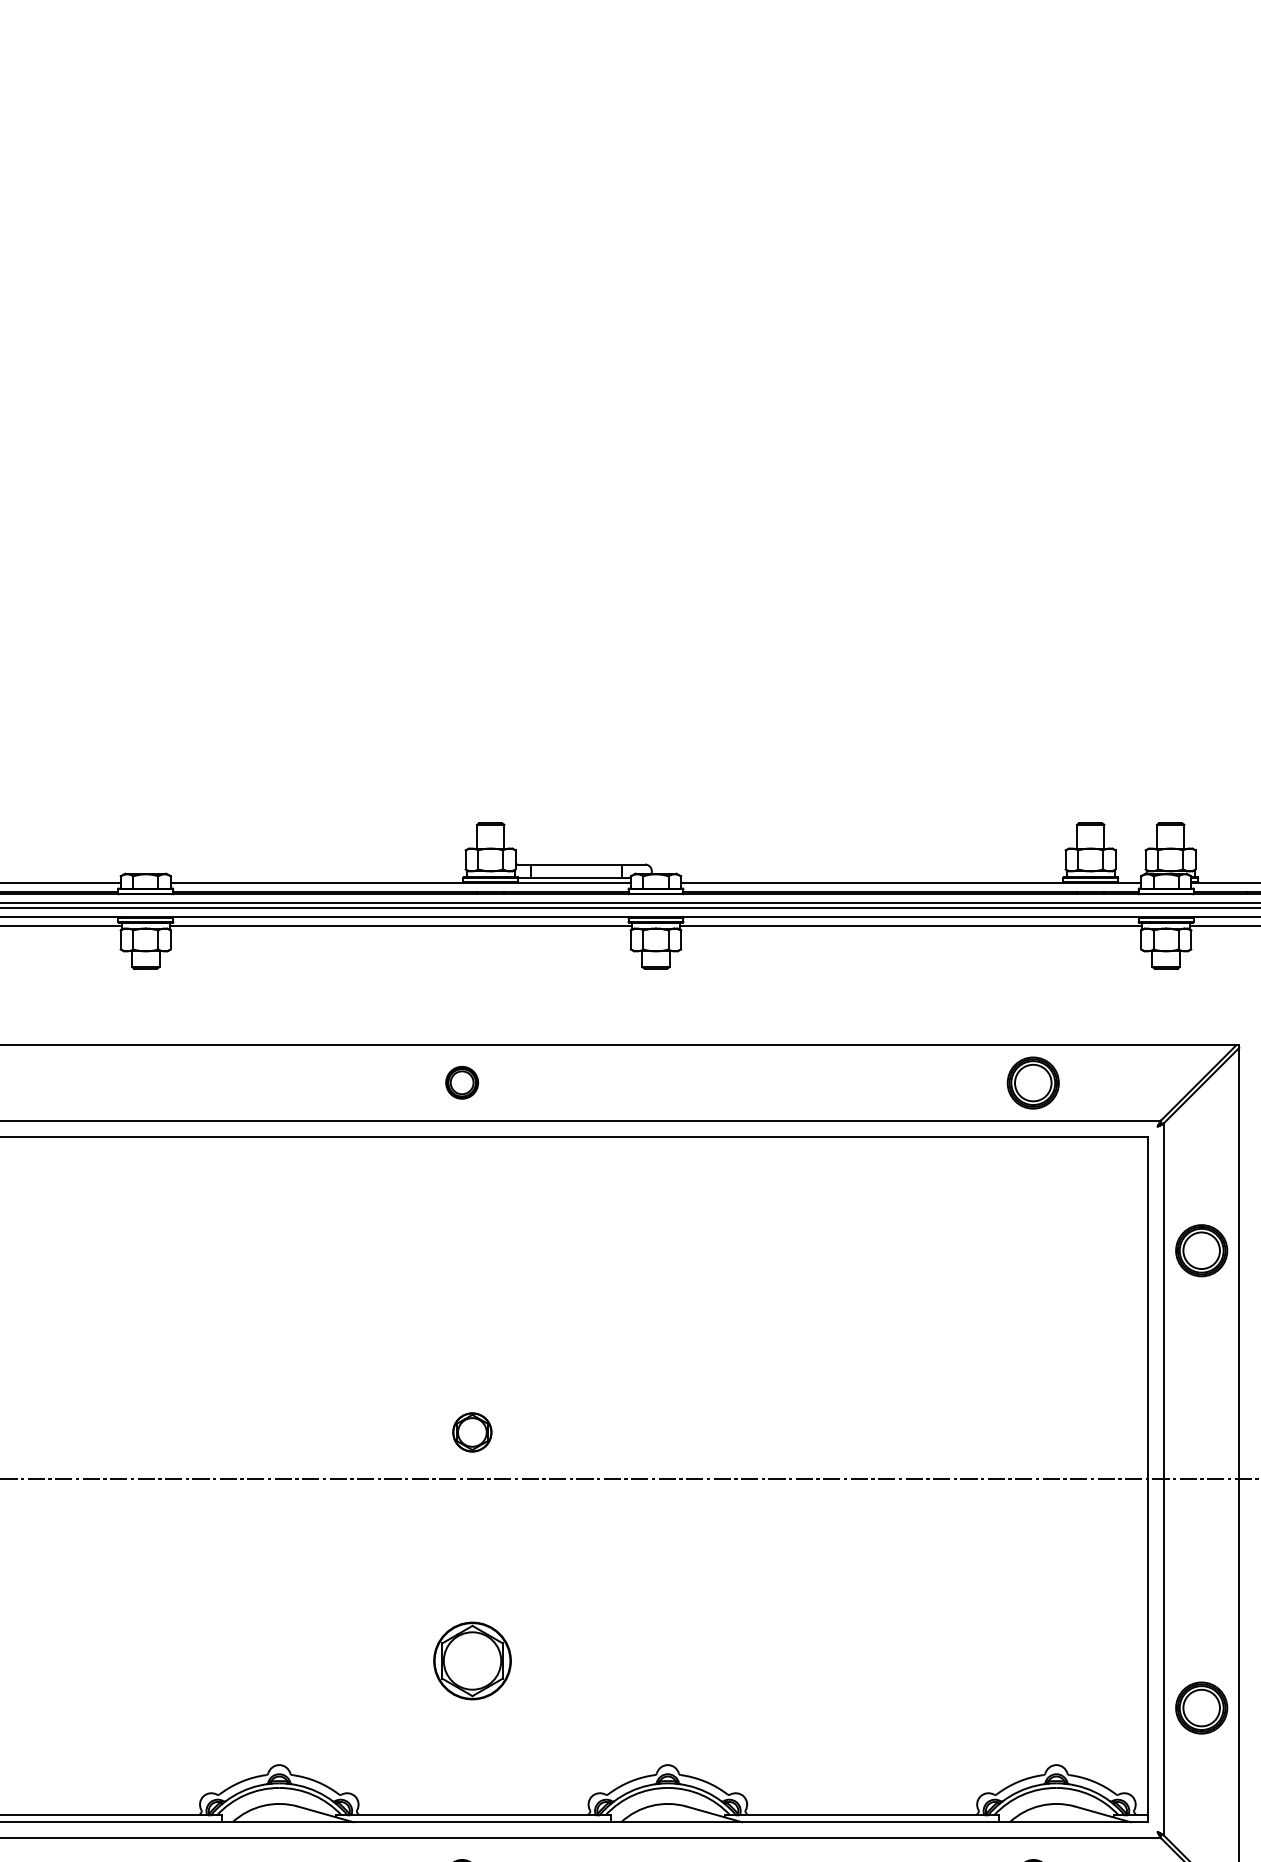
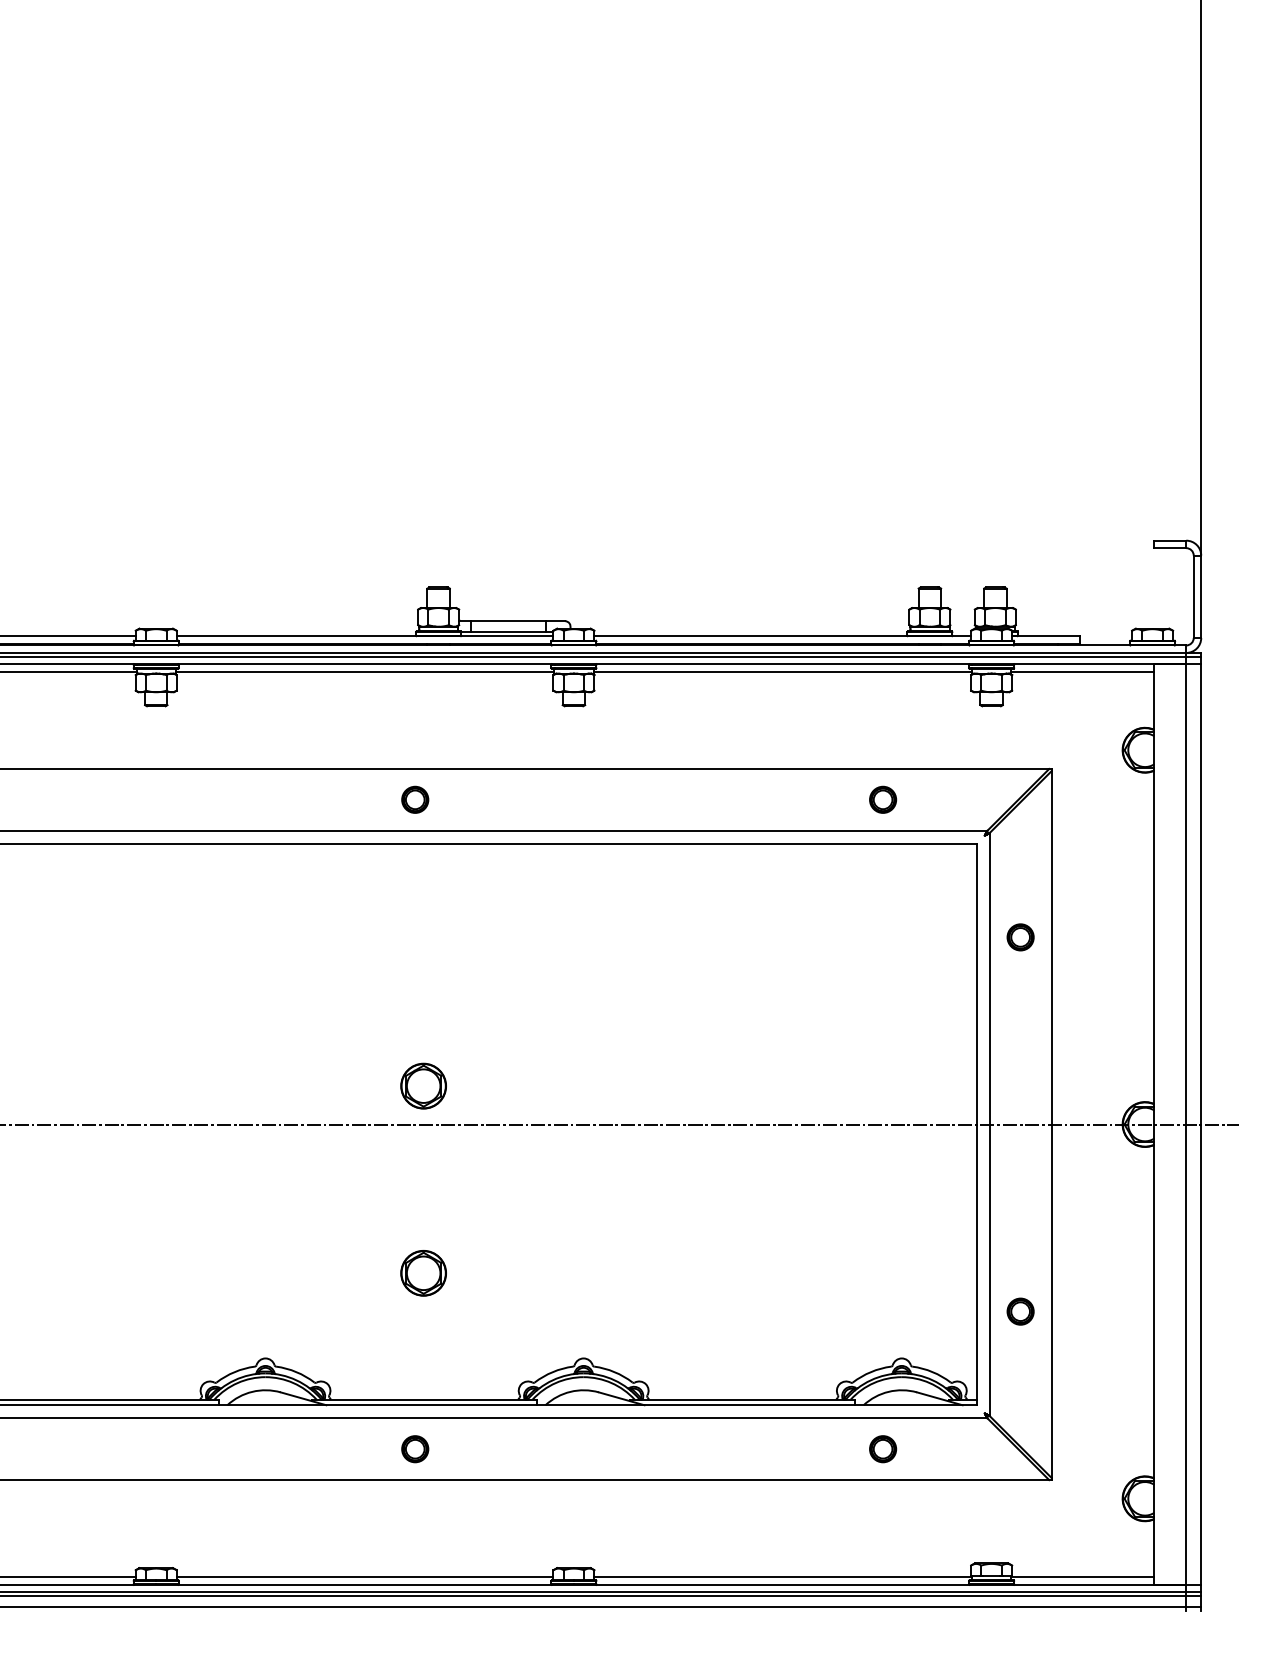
part: (1034, 1082) -> (883, 799), size x0.62
part: (1201, 1250) -> (1020, 937), size x0.62
part: (472, 1431) -> (423, 1085), size x1.43
part: (472, 1661) -> (423, 1273), size x0.71
part: (1201, 1707) -> (1020, 1311), size x0.62

